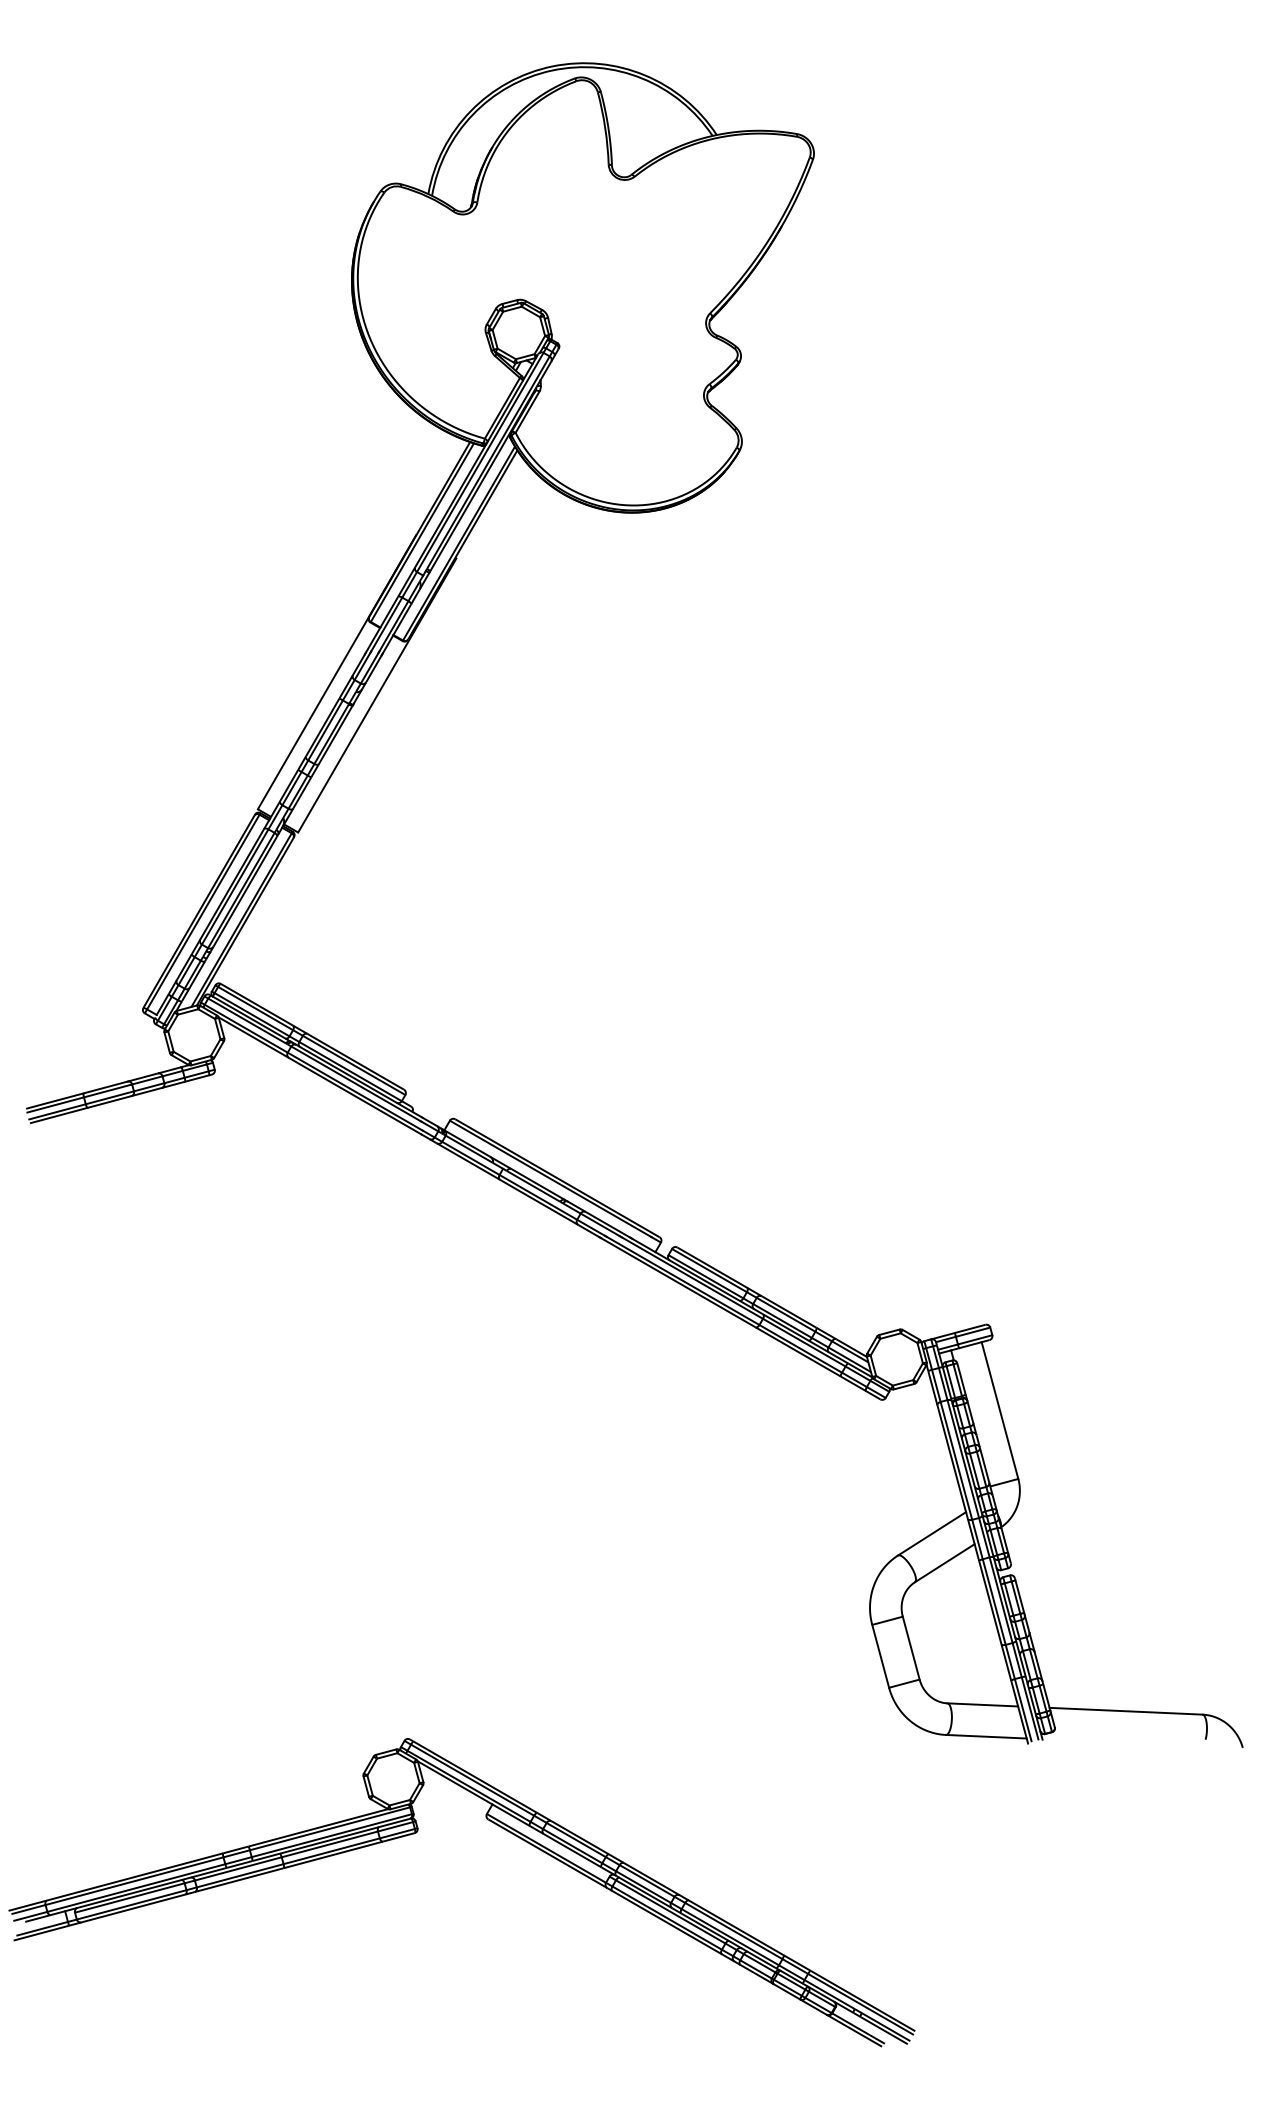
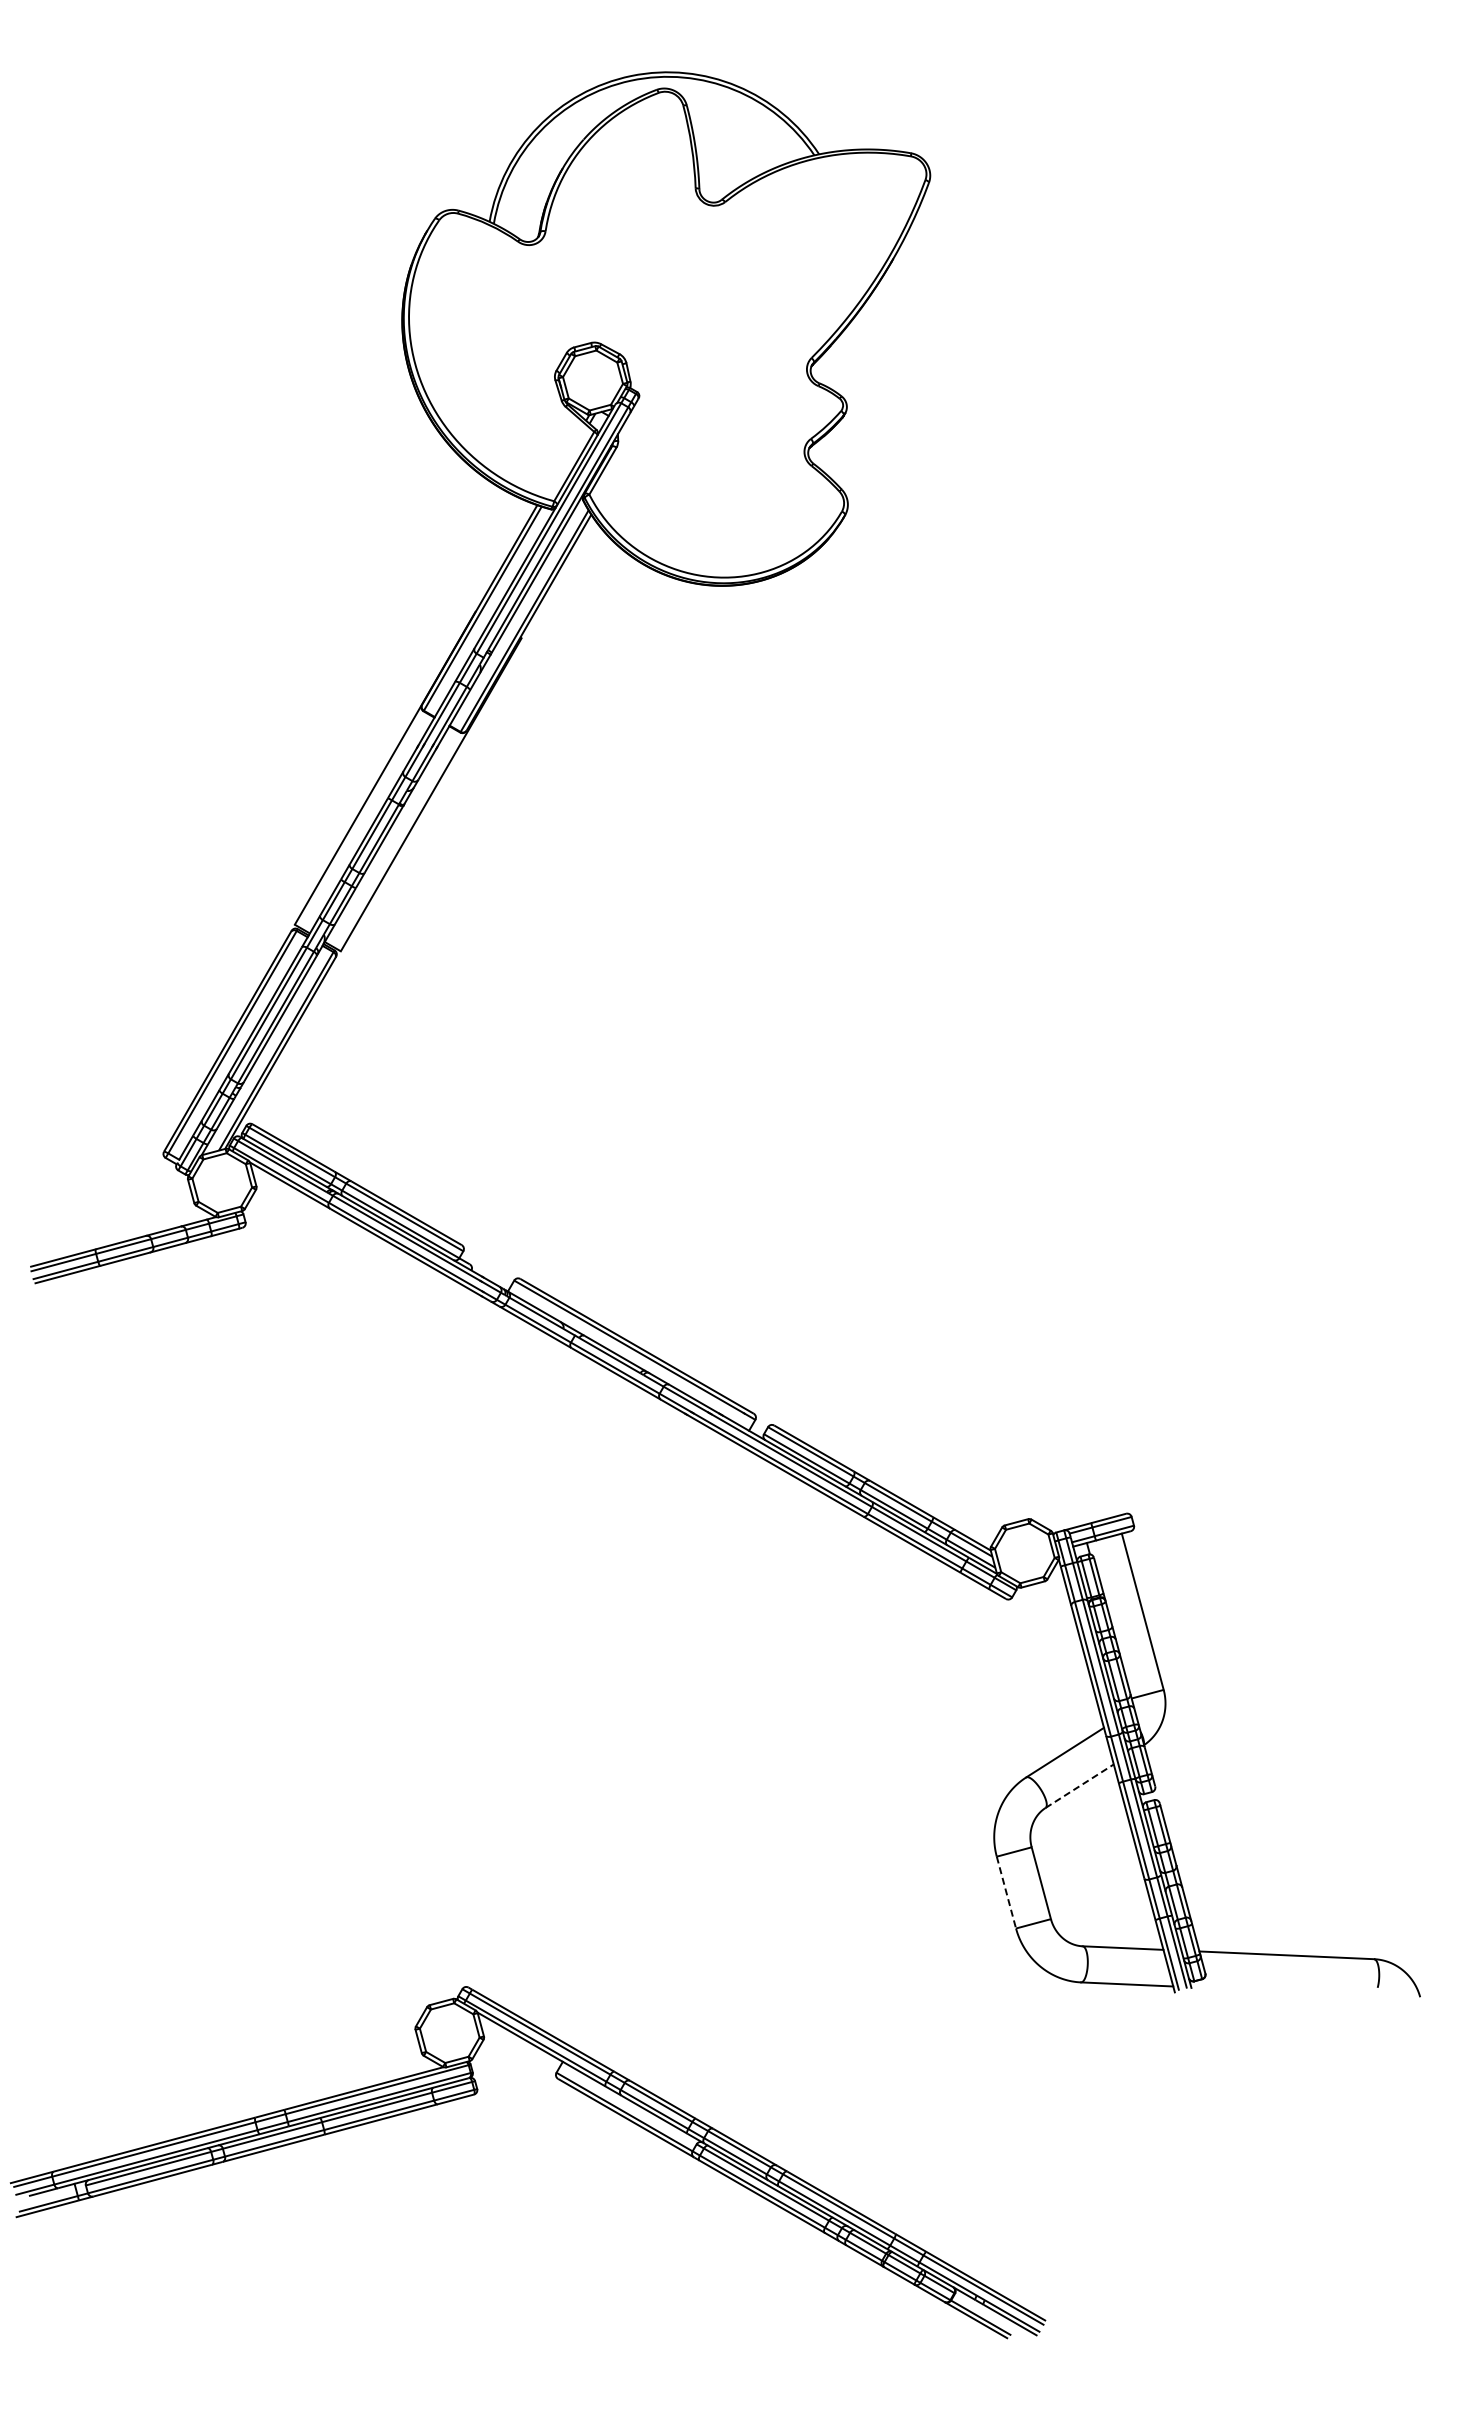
line: (945, 1562) -> (1080, 1785), solid -> dashed
line: (880, 1657) -> (1006, 1893), solid -> dashed

